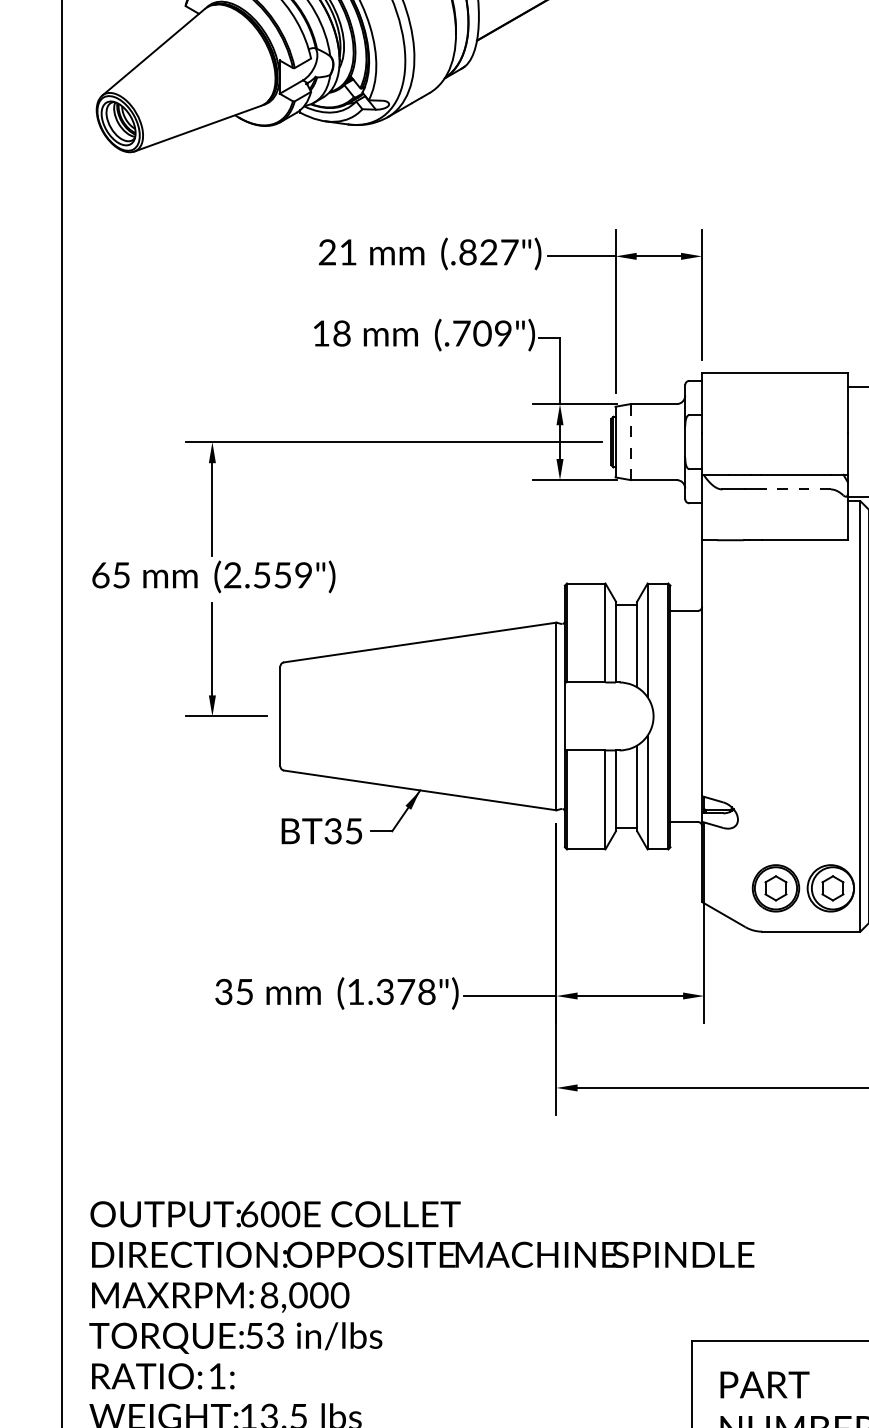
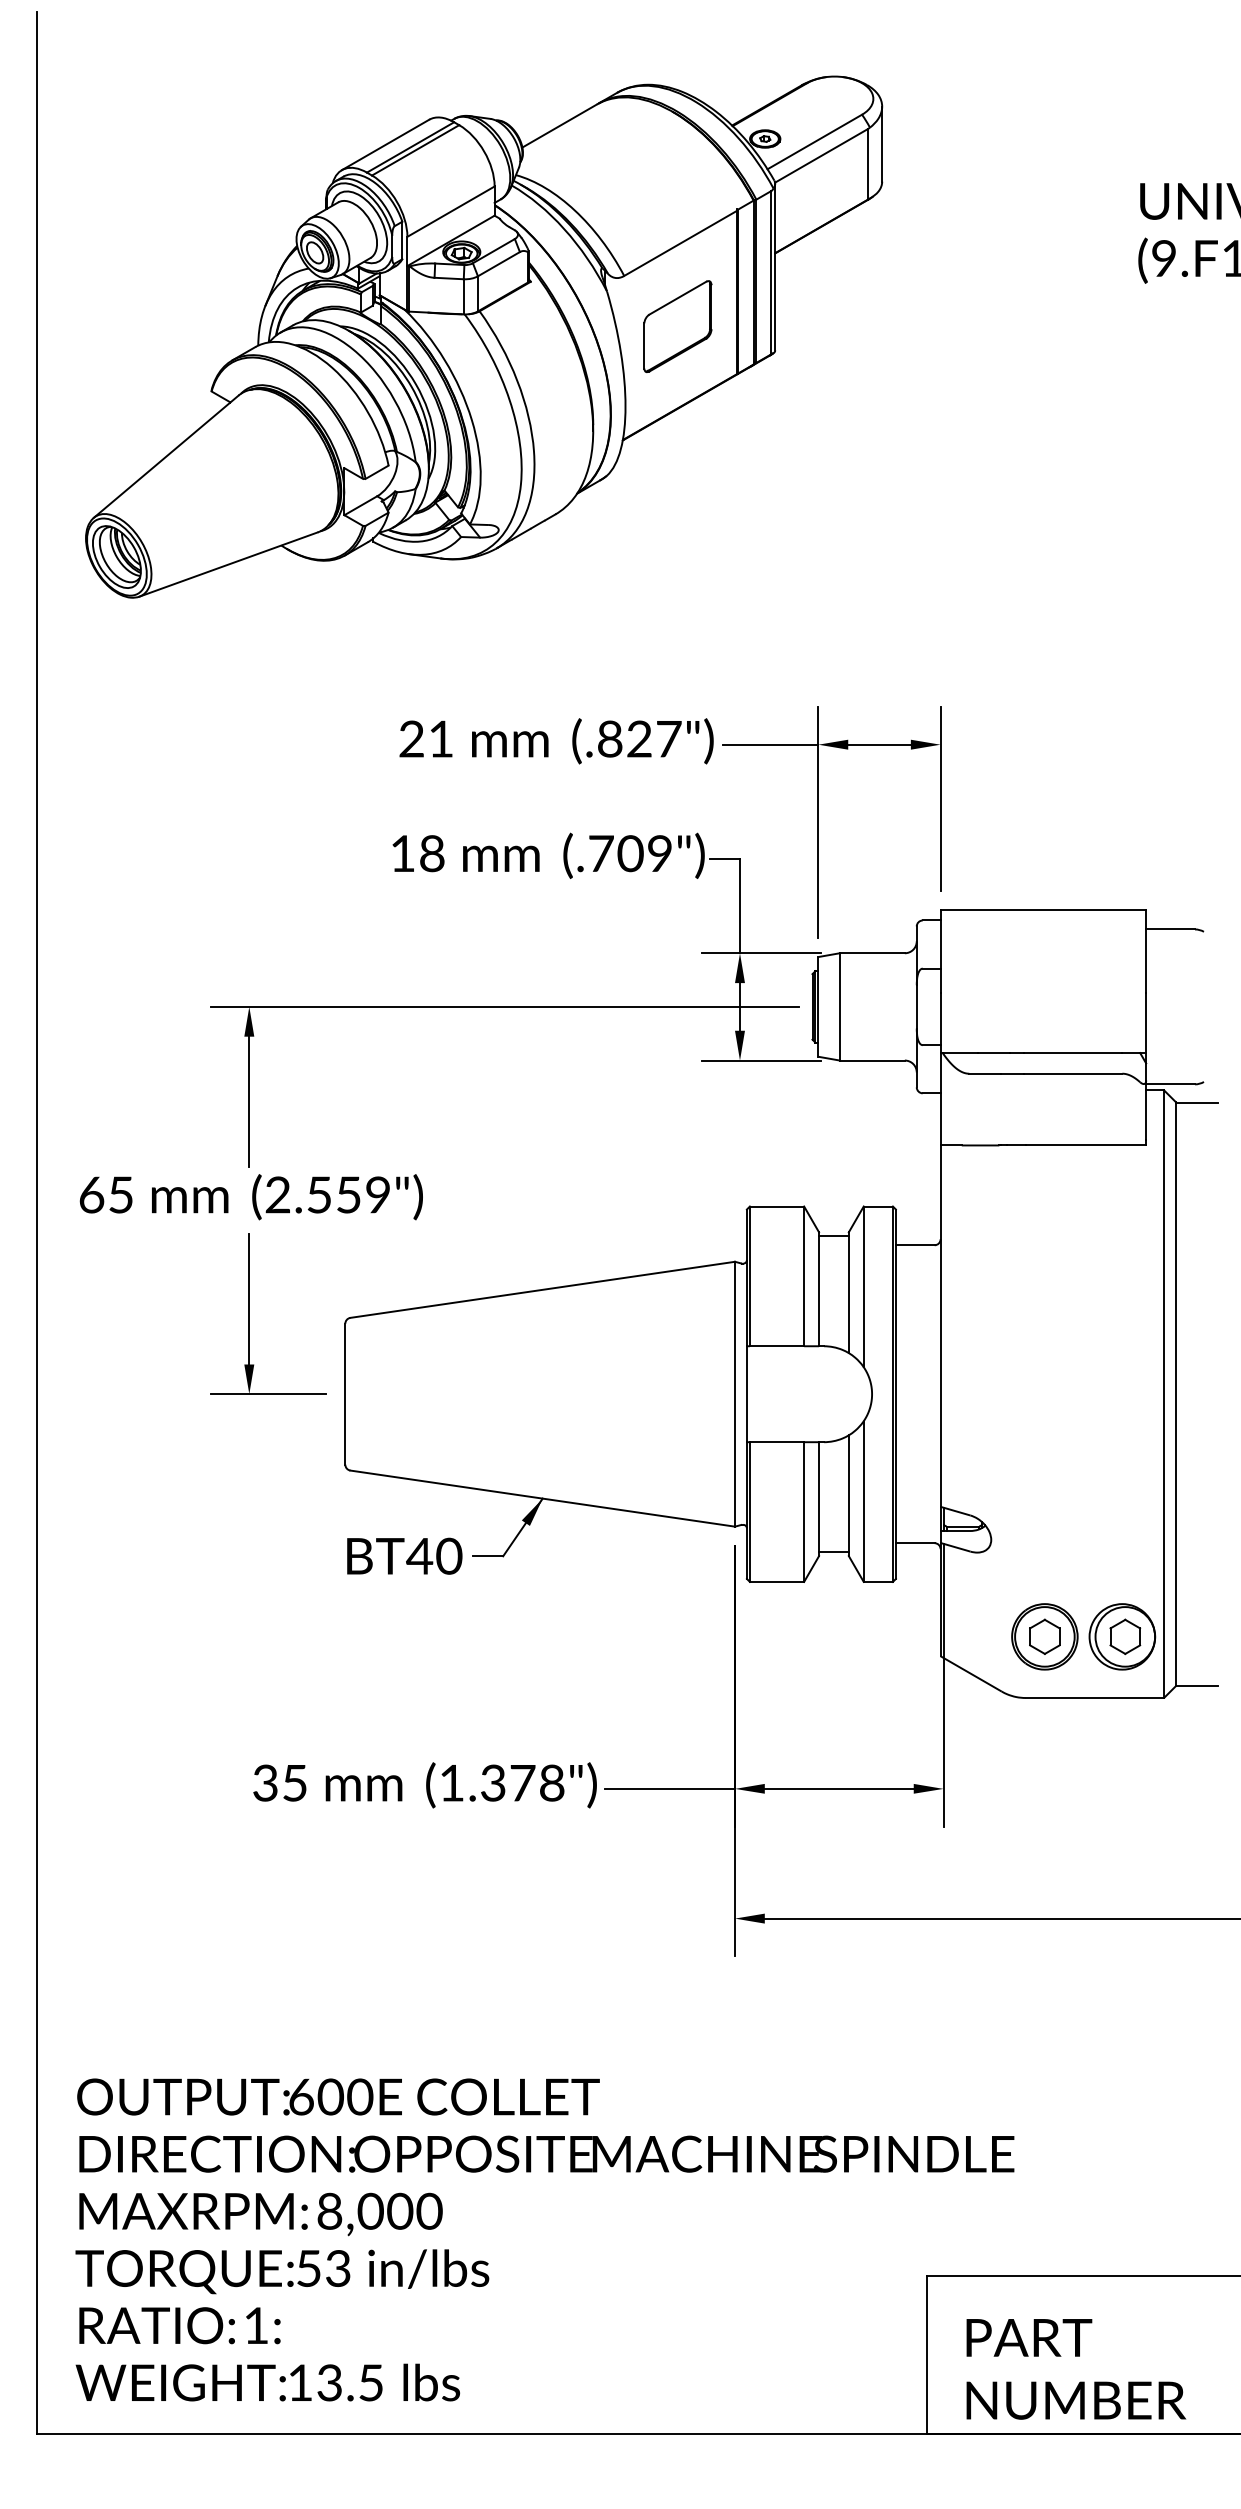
line: (630, 441) -> (839, 1006), dashed -> solid
line: (795, 489) -> (1072, 1073), dashed -> solid
text: (343, 830) -> (434, 1555), BT35 -> BT40

